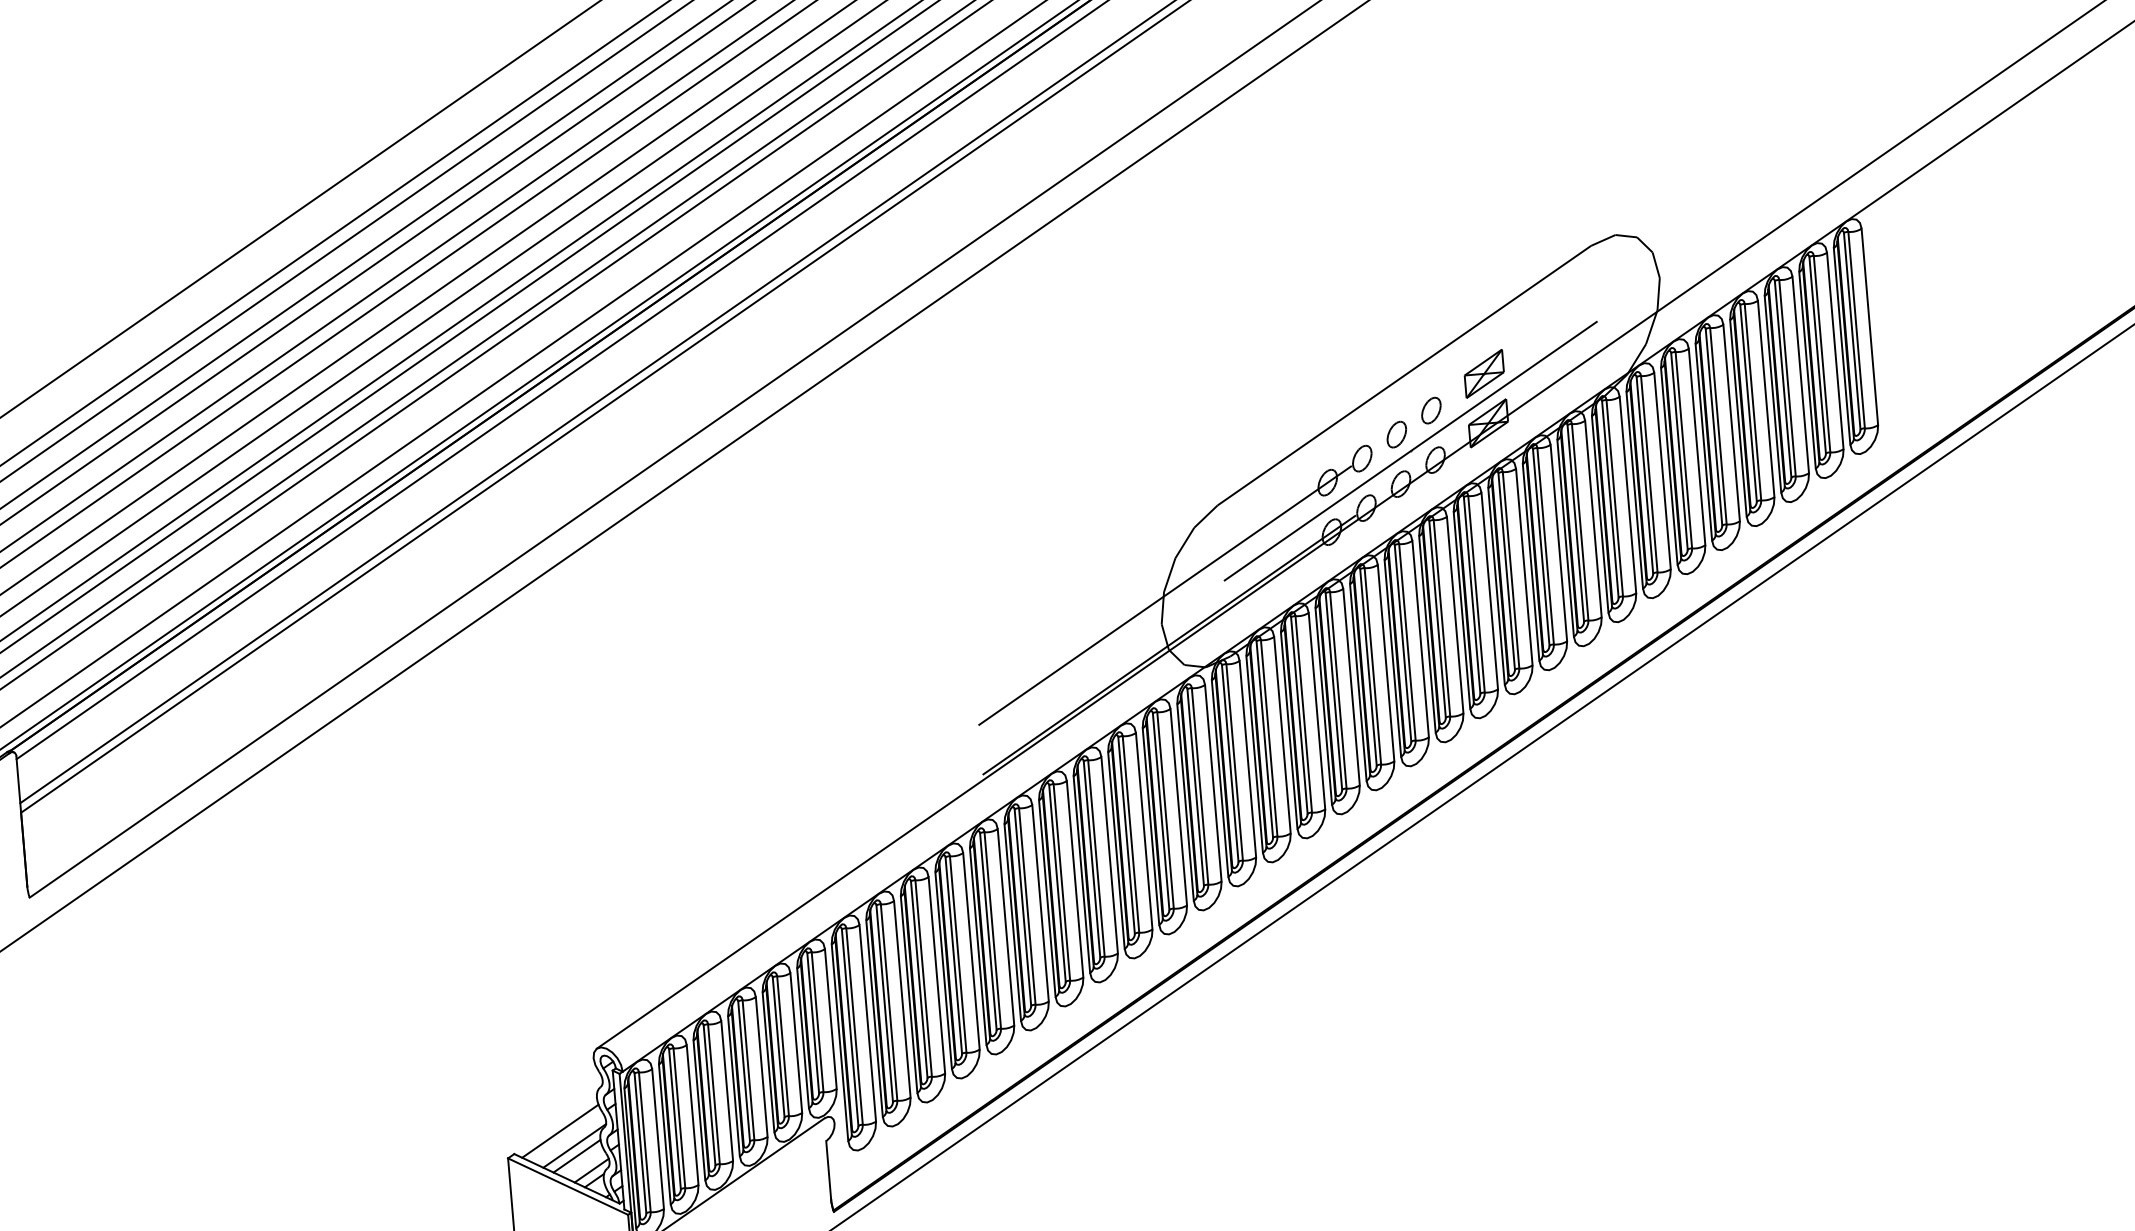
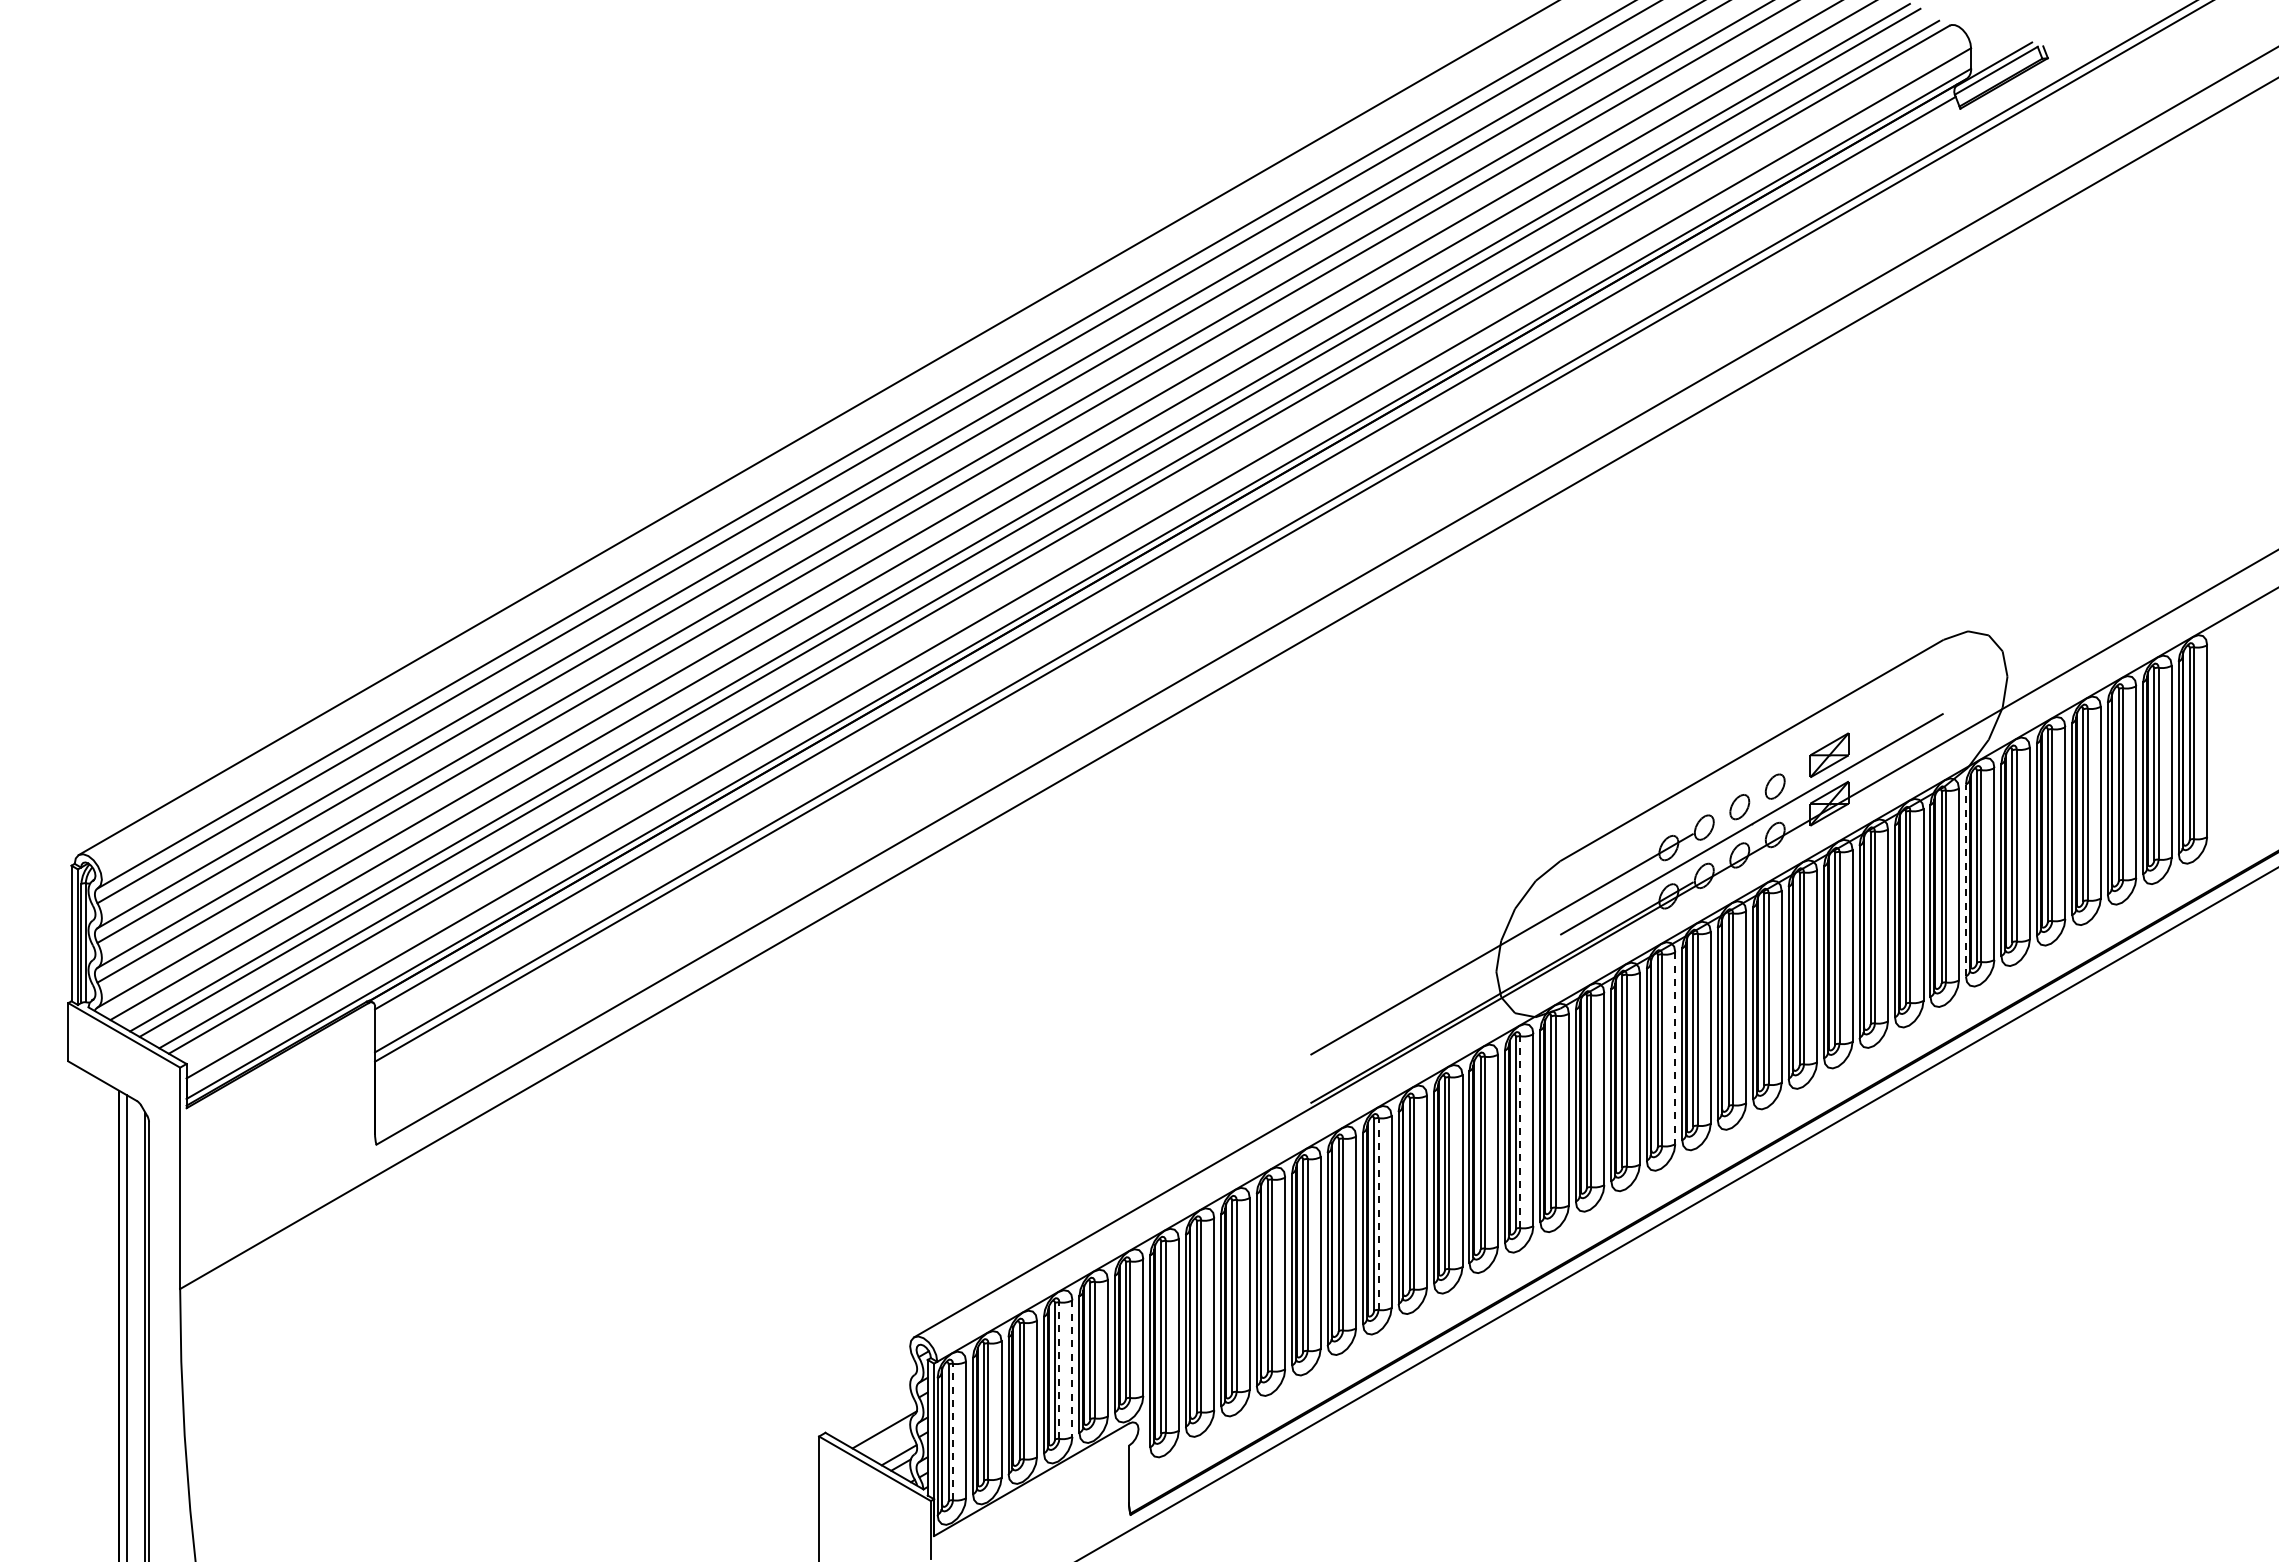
line: (1634, 490) -> (1965, 880), solid -> dashed
line: (1351, 687) -> (1675, 1048), solid -> dashed
line: (1200, 786) -> (1520, 1132), solid -> dashed
line: (1061, 882) -> (1378, 1214), solid -> dashed
line: (761, 1067) -> (1072, 1369), solid -> dashed
line: (748, 1070) -> (1059, 1370), solid -> dashed
line: (559, 1131) -> (871, 1414), removed
line: (645, 1141) -> (953, 1431), solid -> dashed
line: (577, 1155) -> (886, 1439), removed

